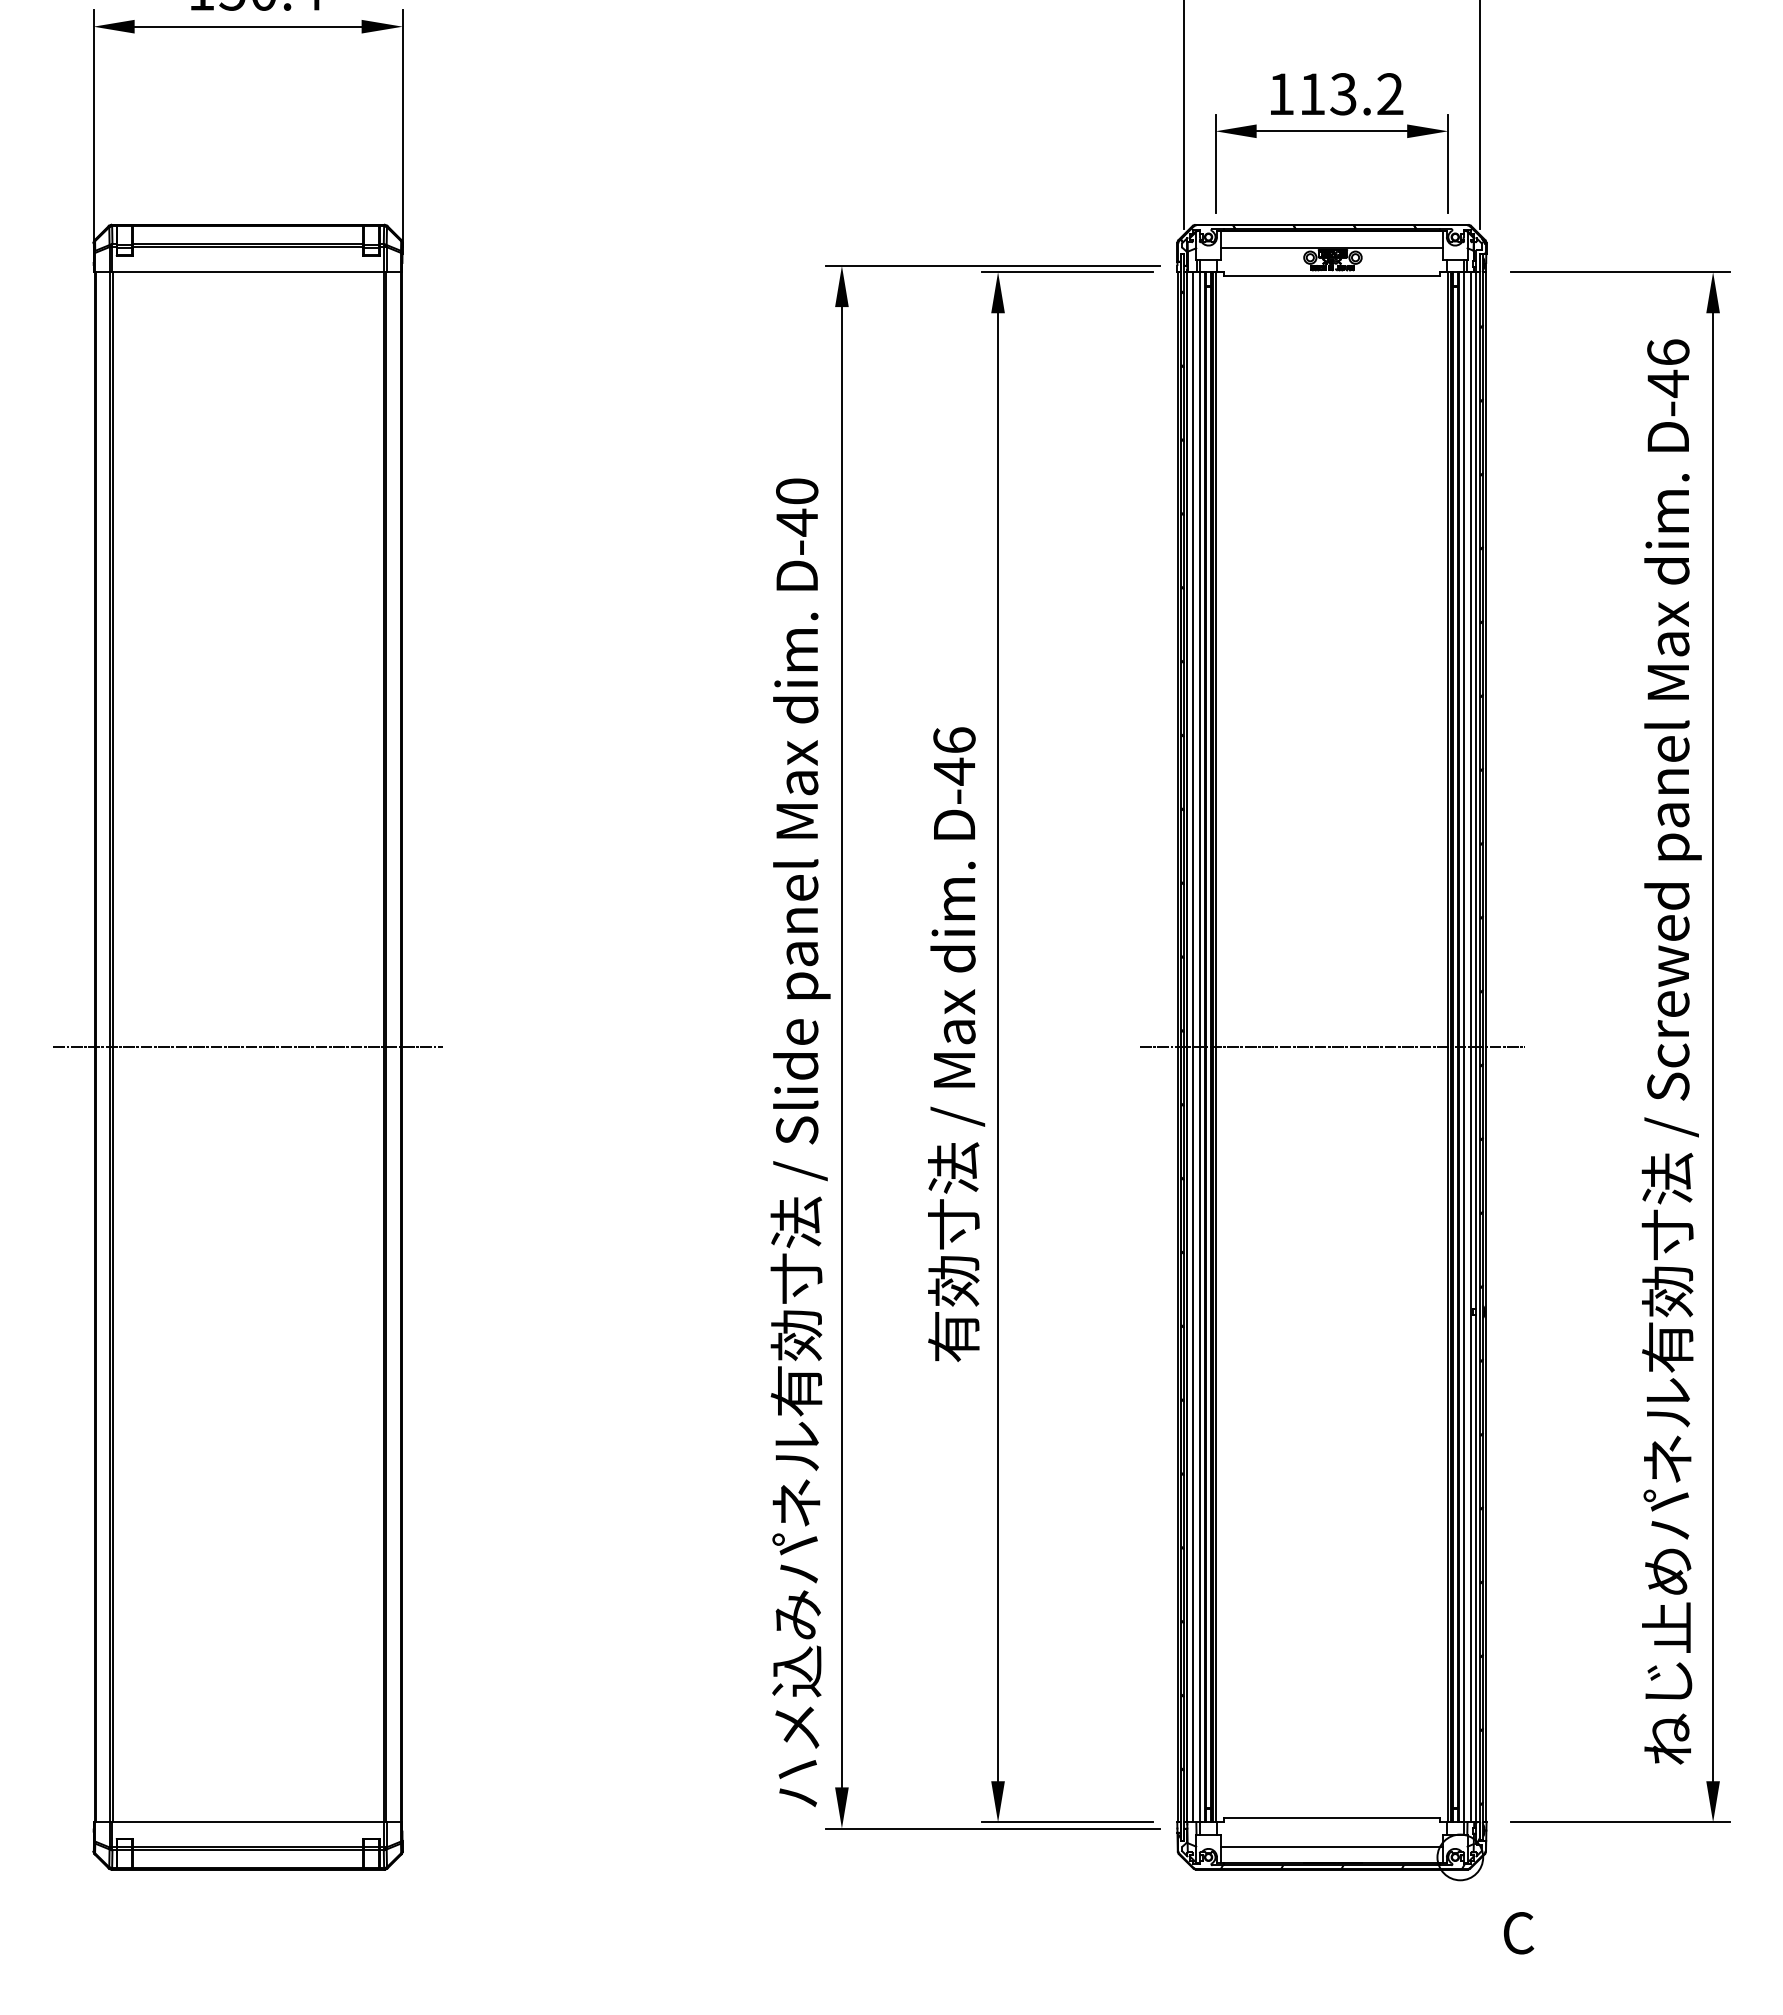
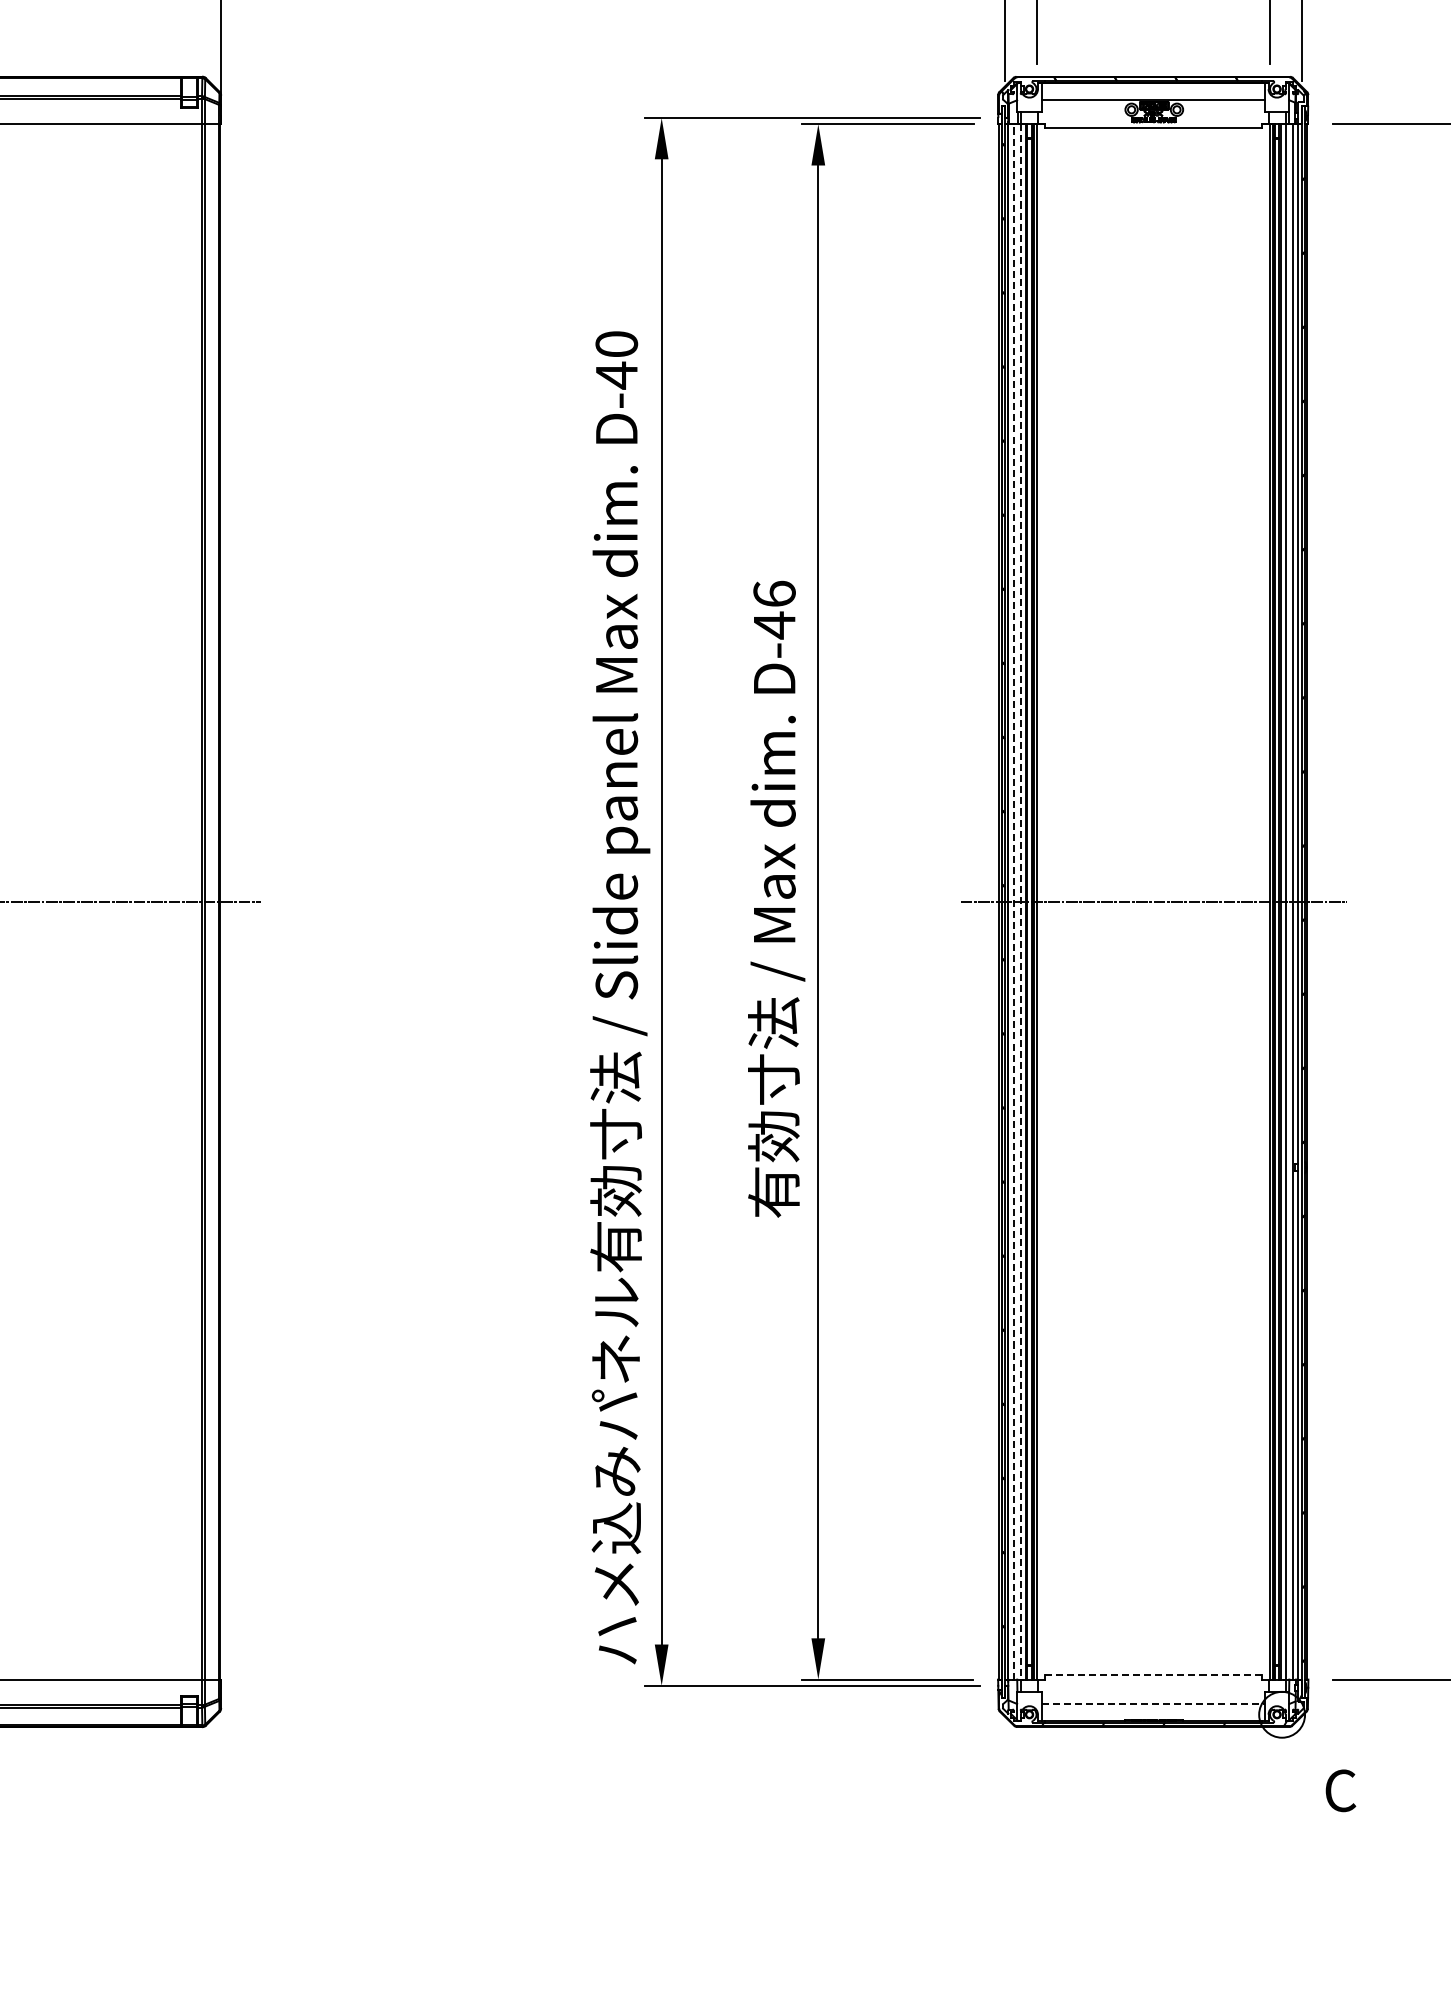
line: (1192, 1046) -> (1013, 901), solid -> dashed
line: (1199, 1047) -> (1020, 902), solid -> dashed
line: (1331, 1818) -> (1152, 1675), solid -> dashed
line: (1332, 1846) -> (1153, 1703), solid -> dashed

